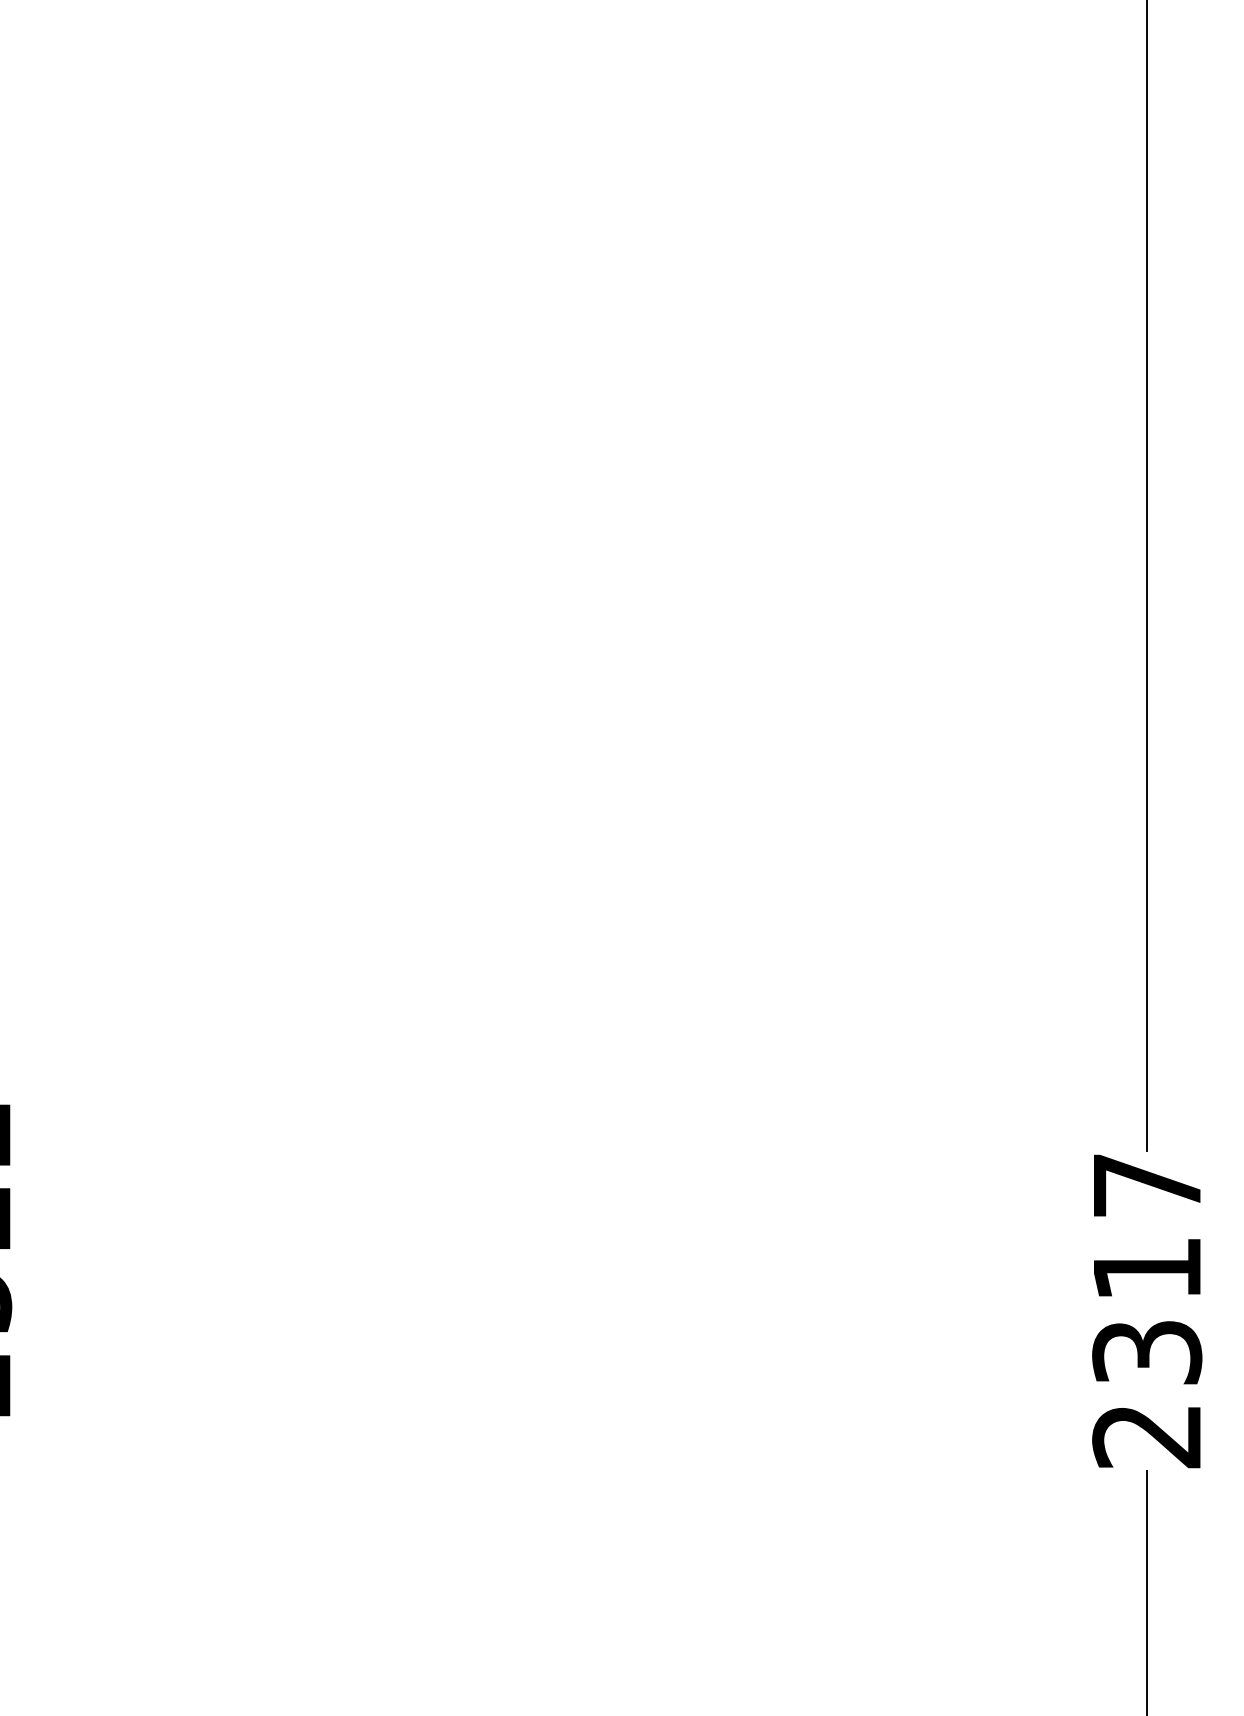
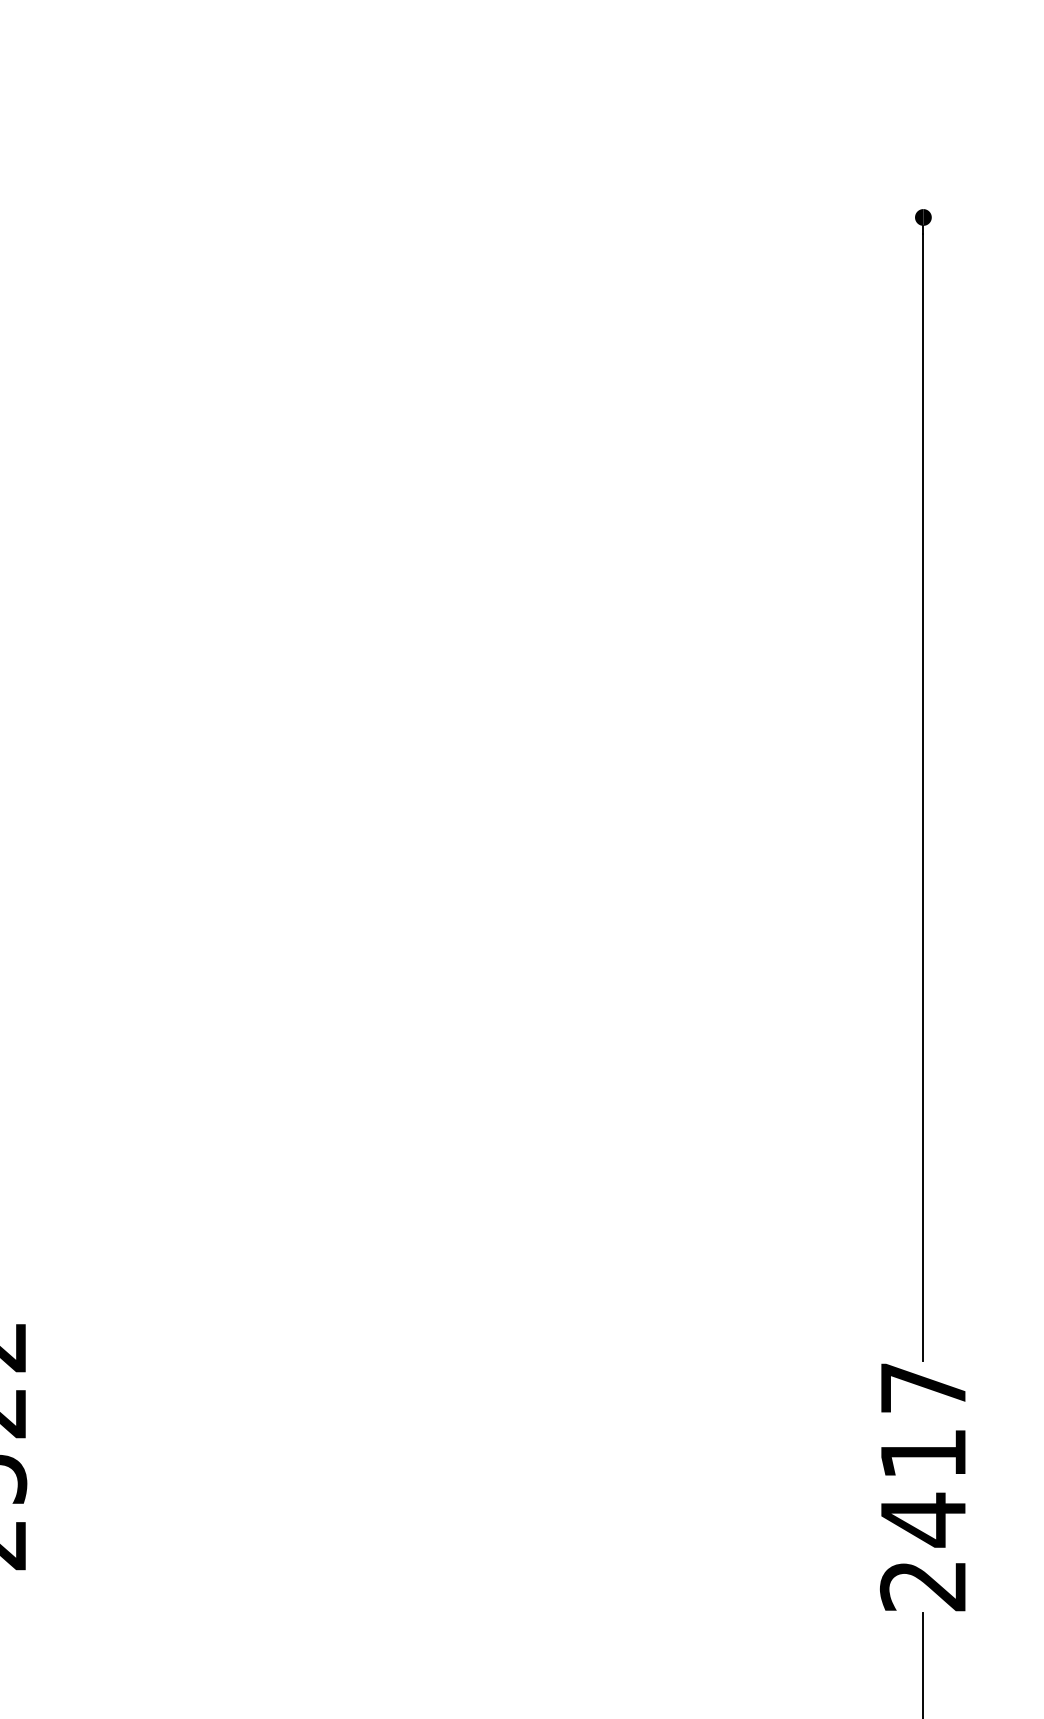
text: (1146, 1352) -> (922, 1519), 2317 -> 2417

